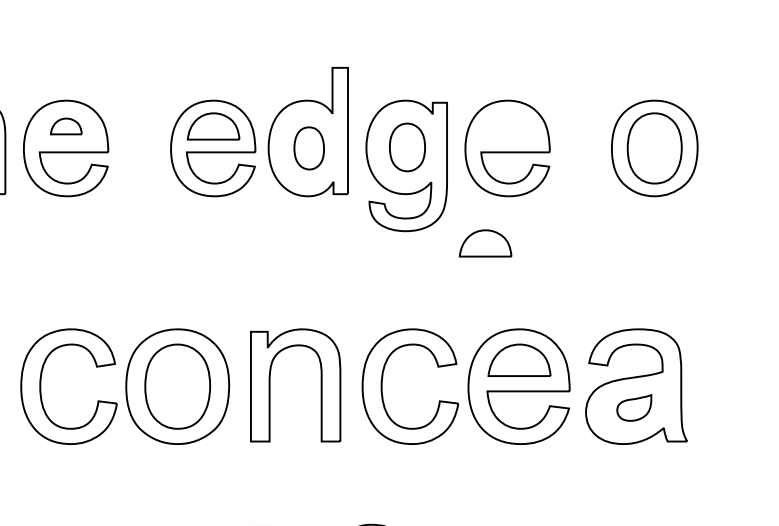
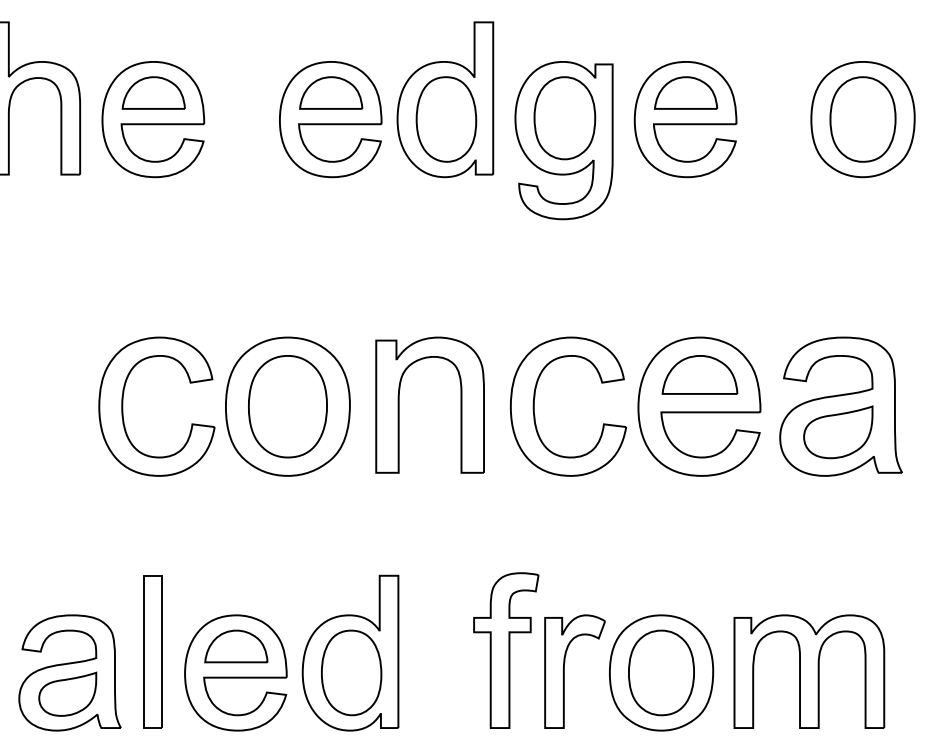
part: (66, 126) -> (153, 92), size x1.67
part: (407, 147) -> (564, 118), size x1.43
part: (309, 148) -> (446, 119), size x1.67
part: (485, 243) -> (686, 92), moved
part: (634, 408) -> (838, 432), size x1.67

